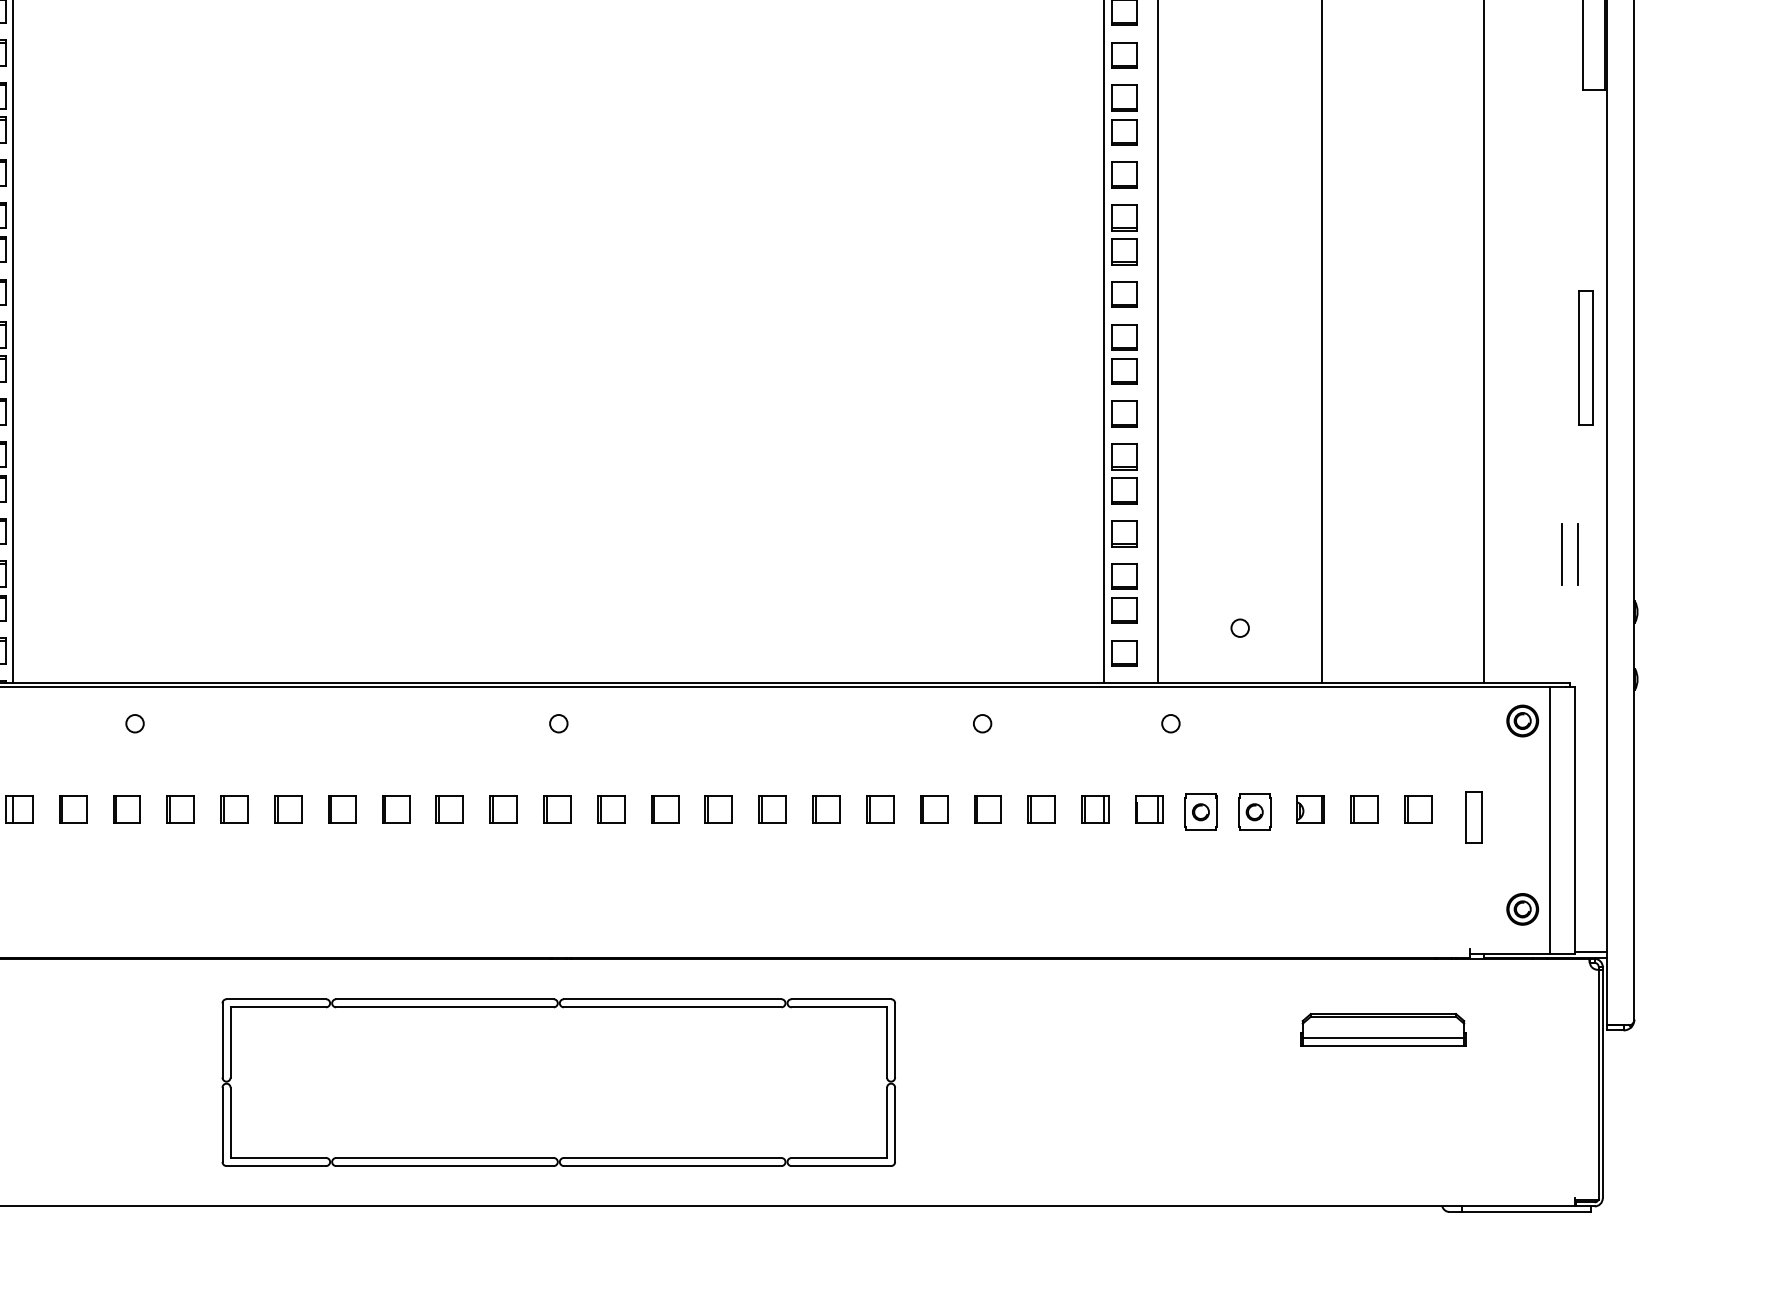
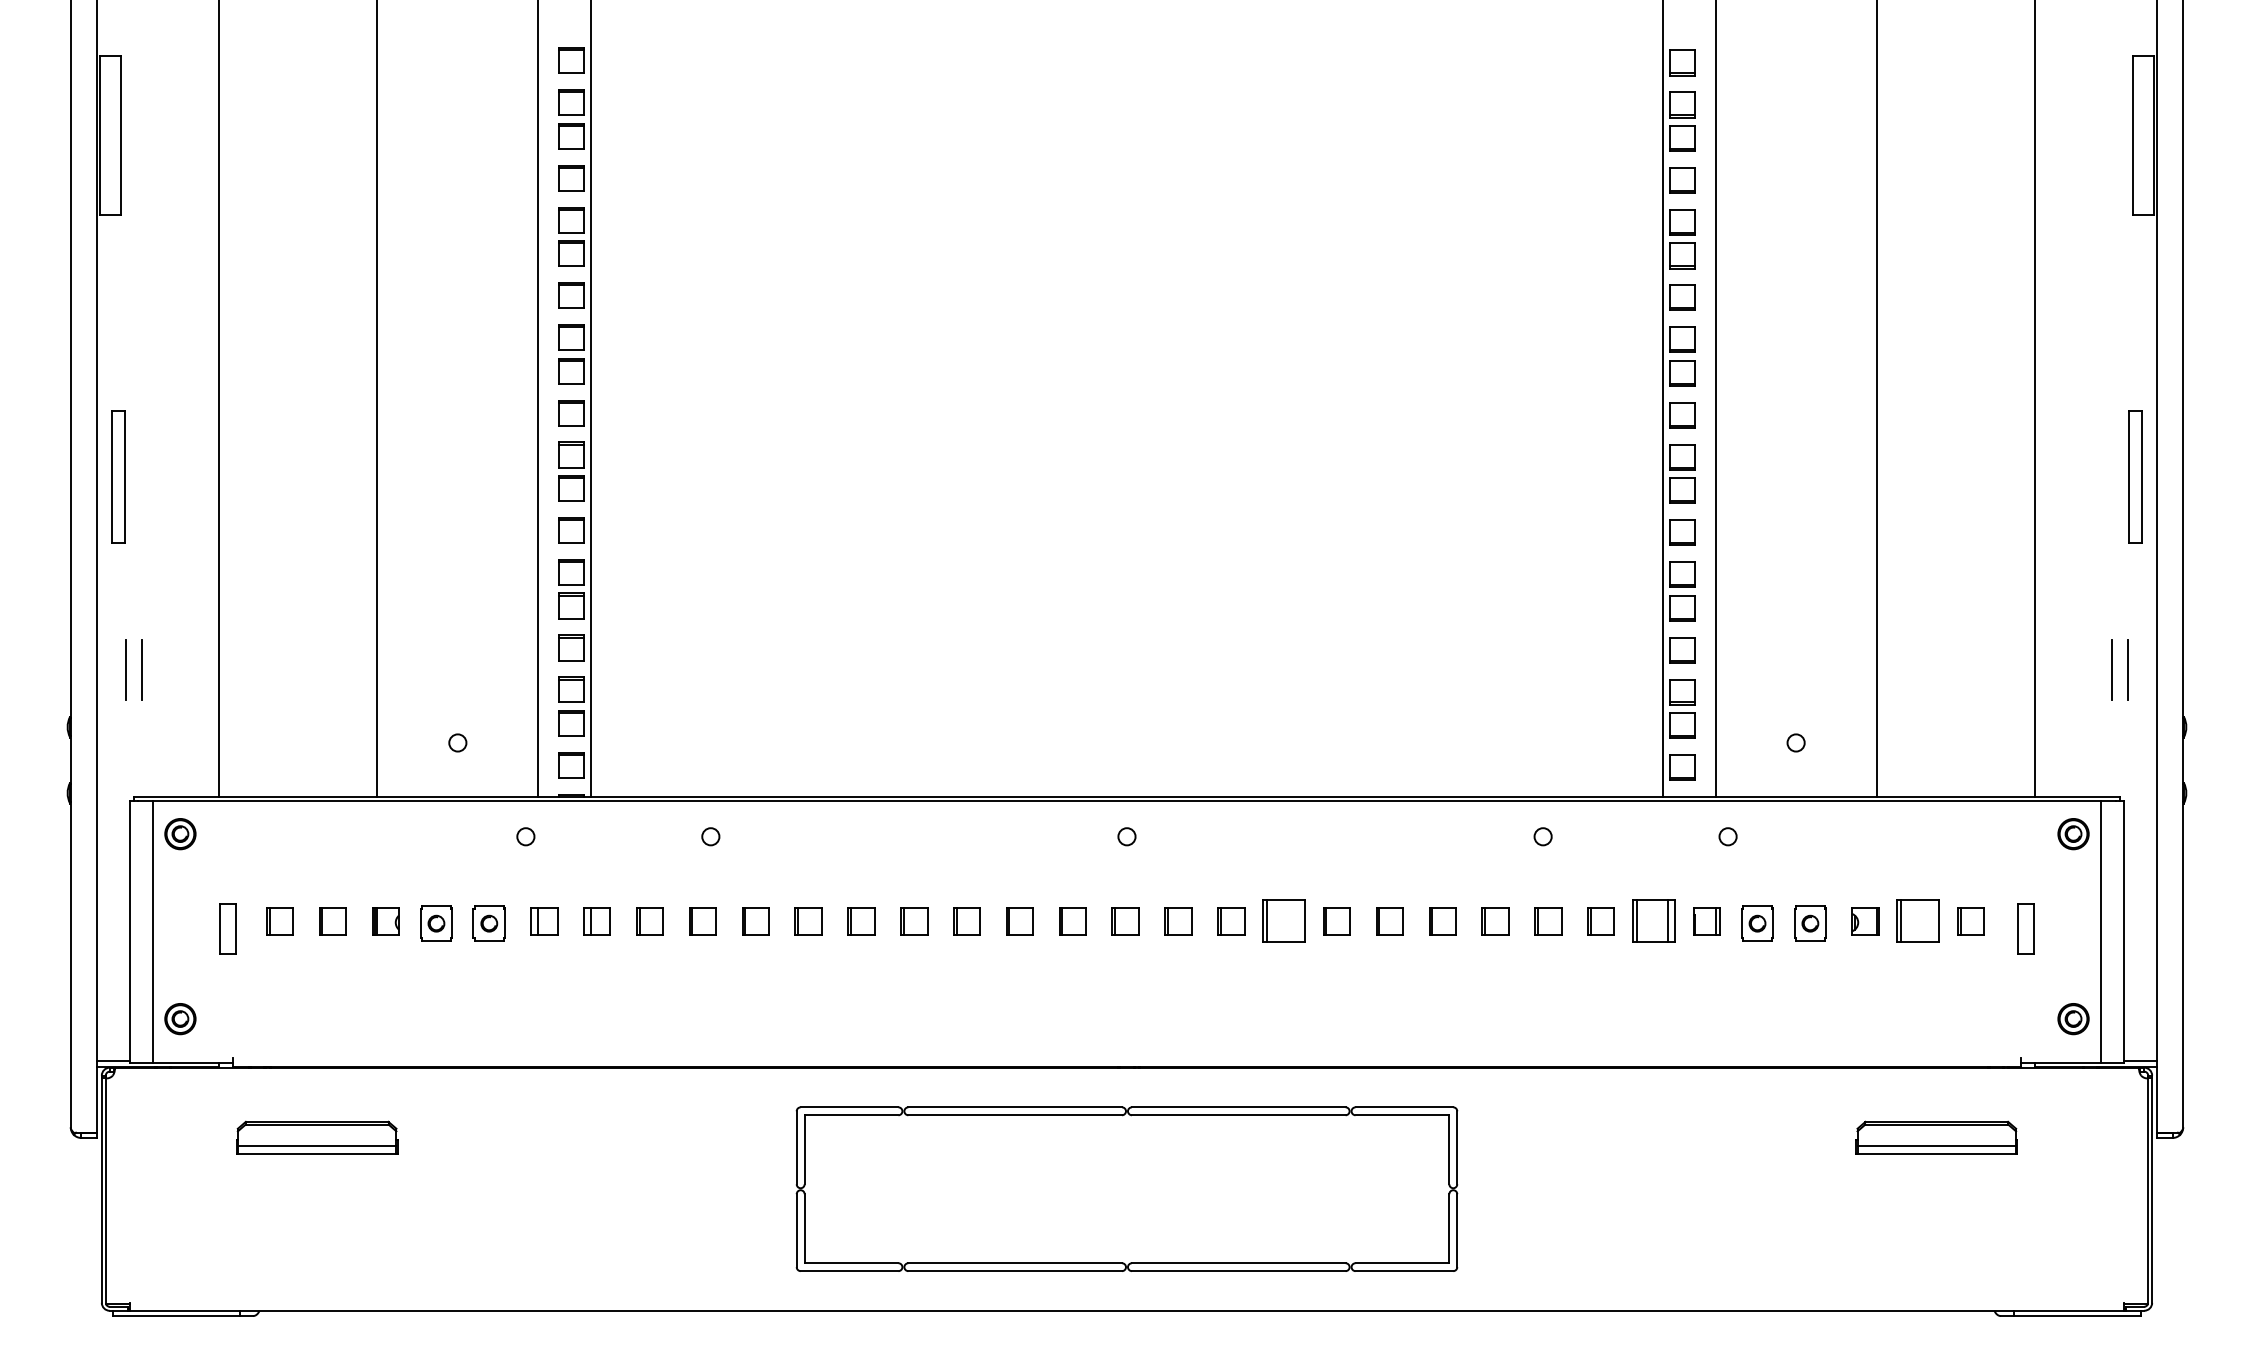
part: (718, 810) -> (1283, 921), size x1.6
part: (1094, 810) -> (1653, 921), size x1.6
part: (1364, 810) -> (1918, 921), size x1.6

